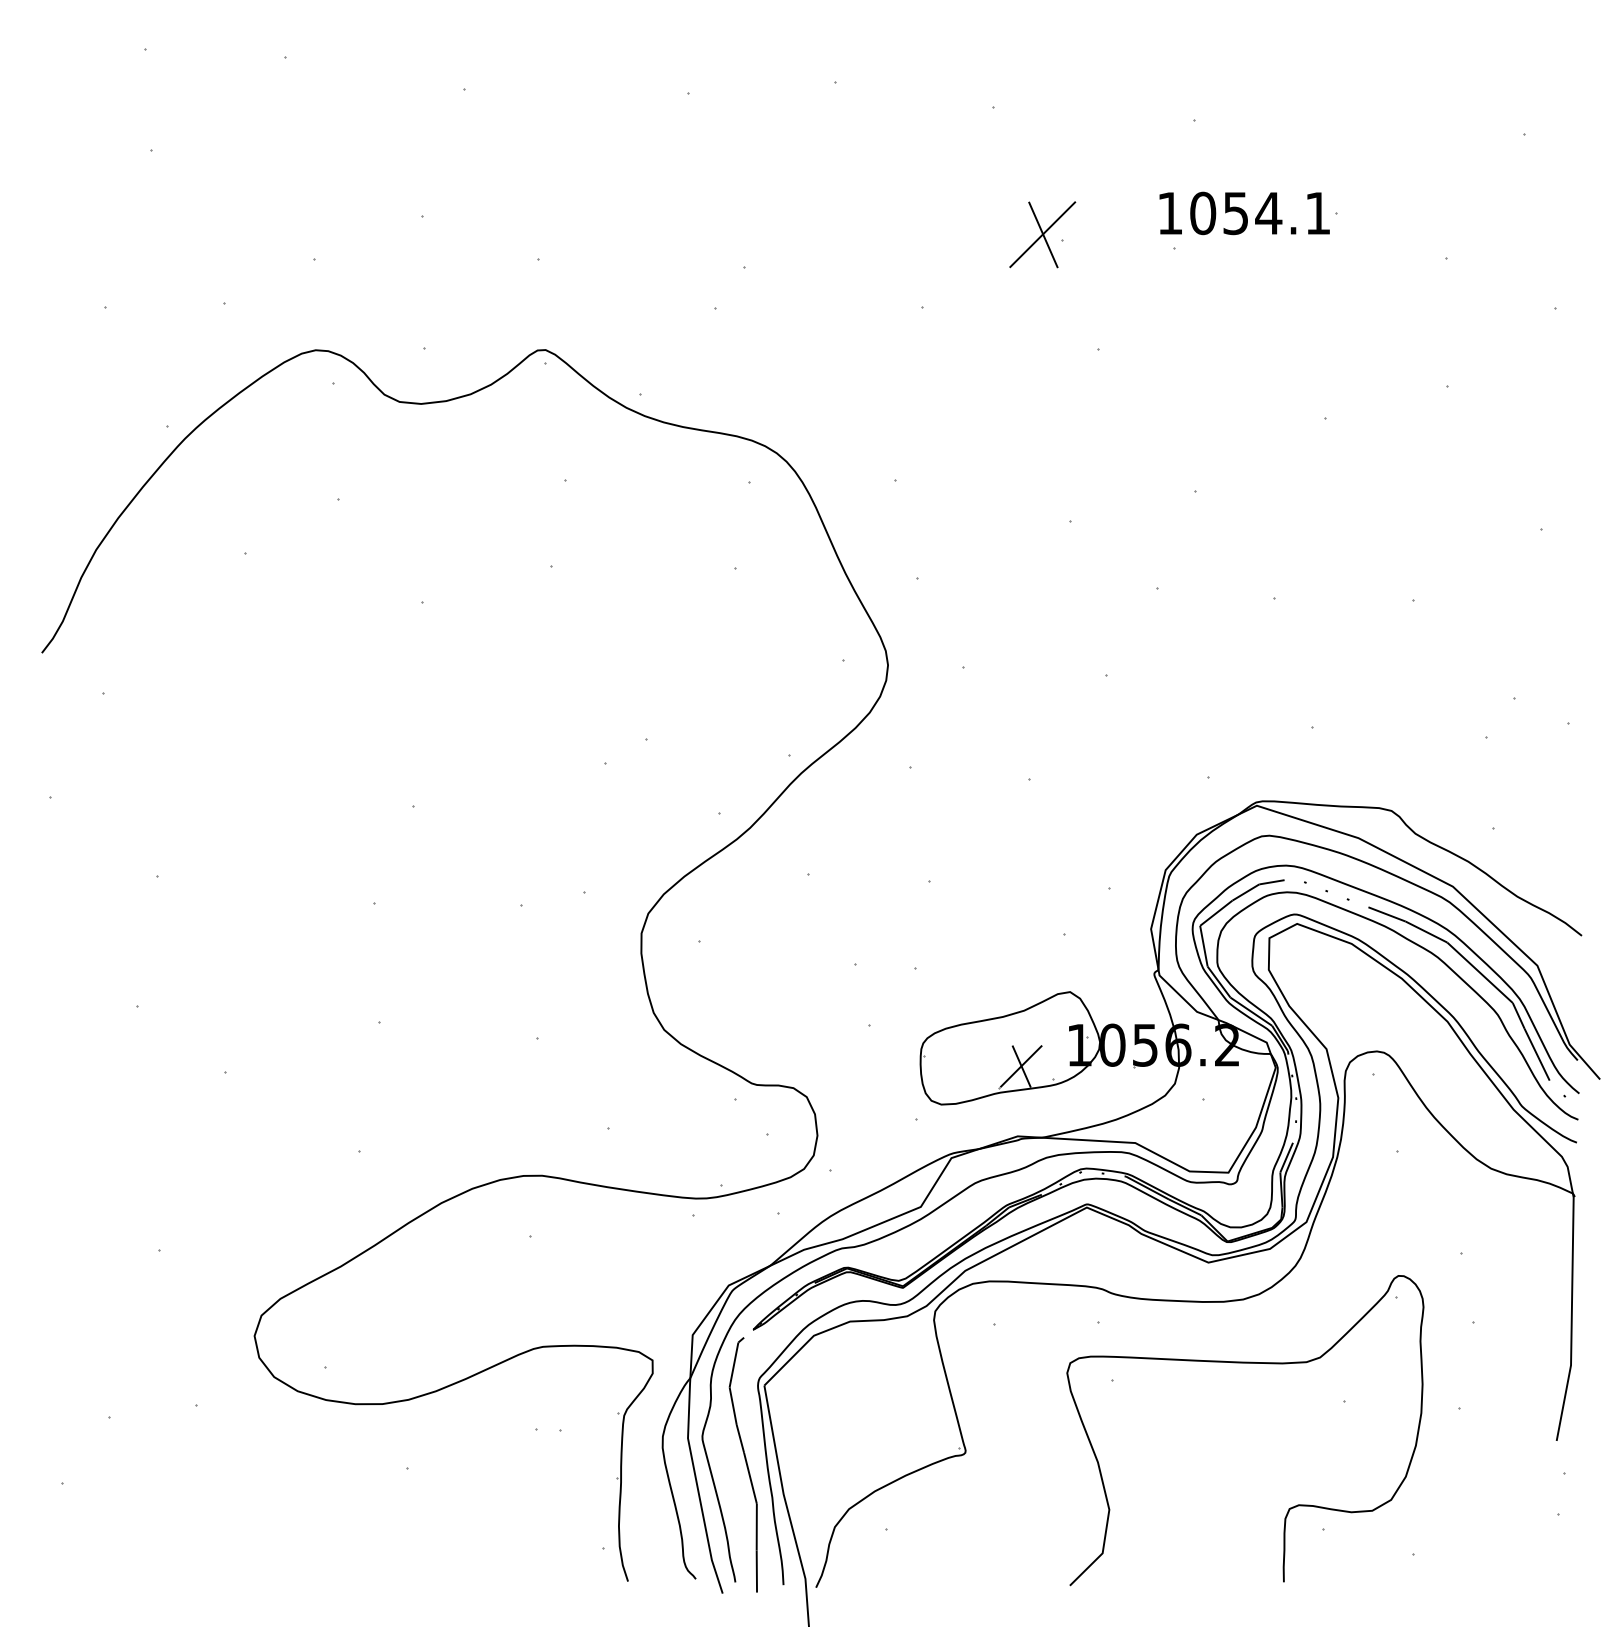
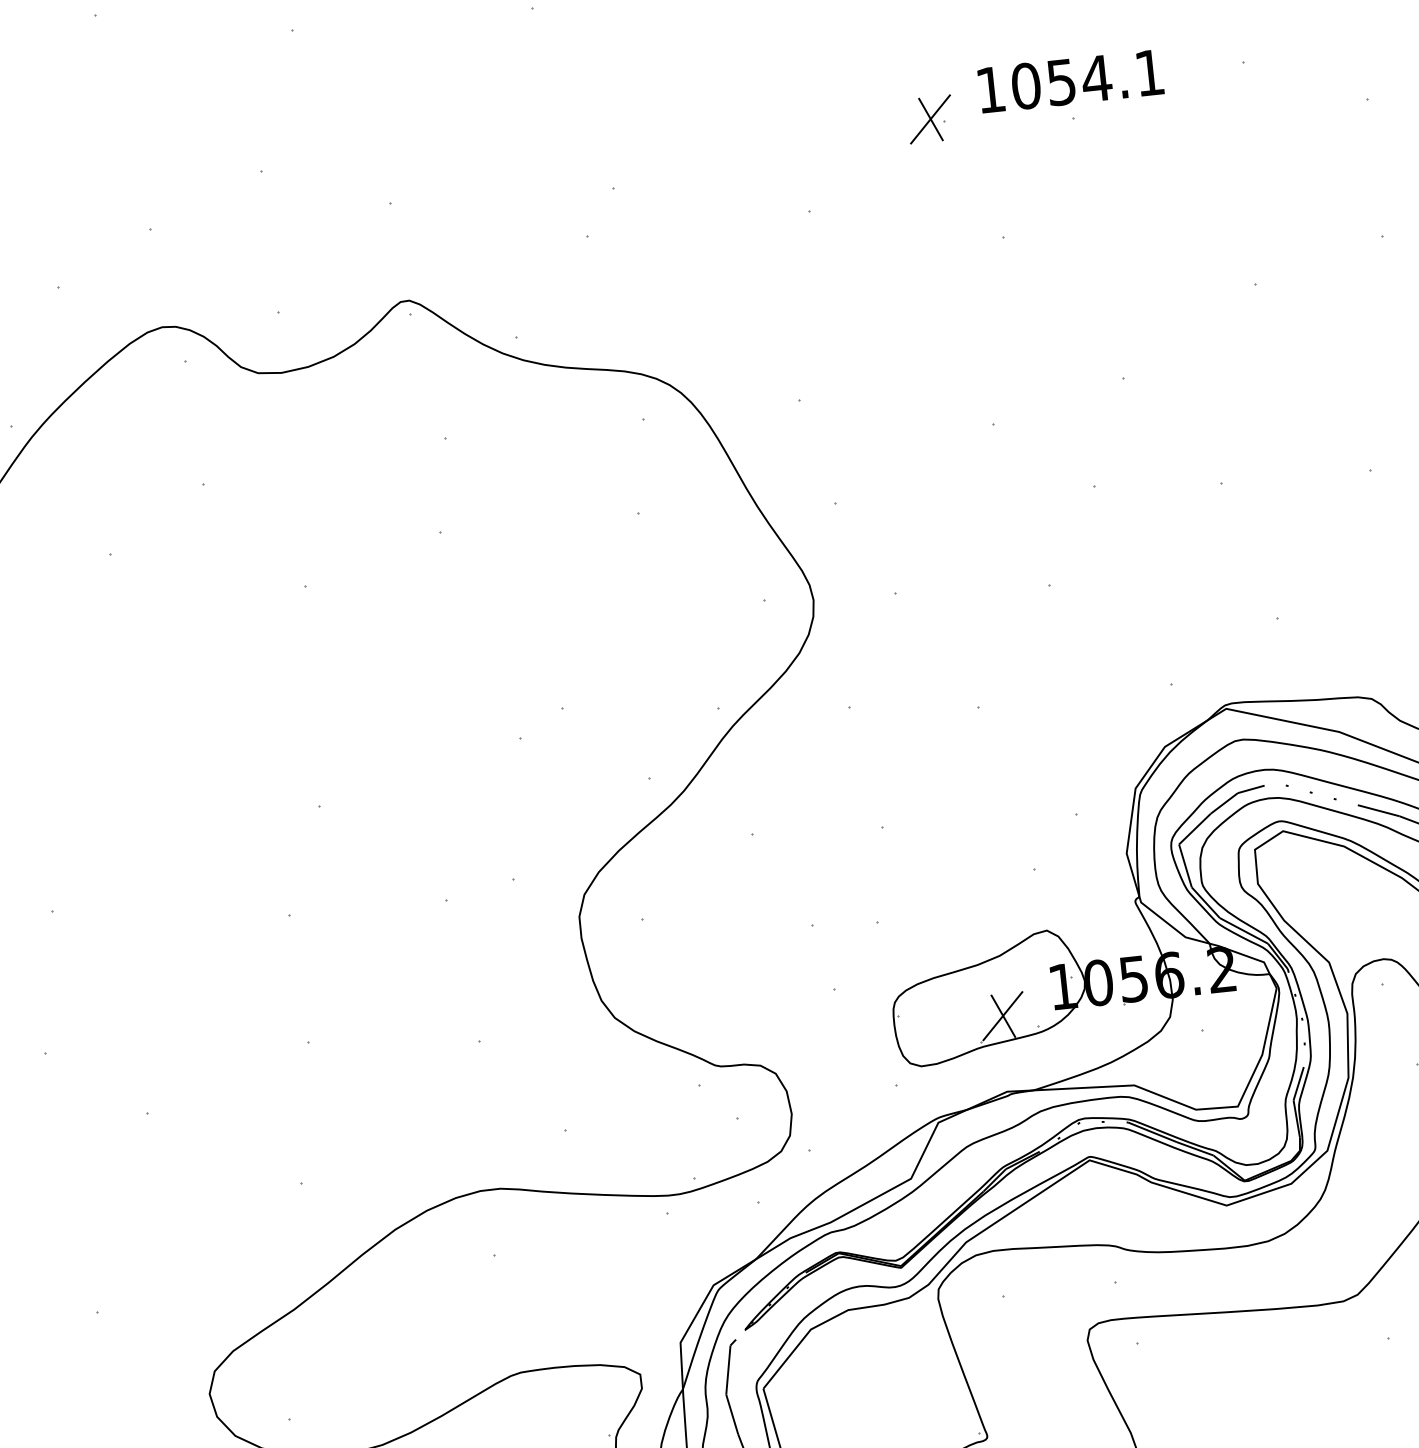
text: (1244, 213) -> (1070, 81), moved
part: (1042, 234) -> (930, 119), size x0.62

